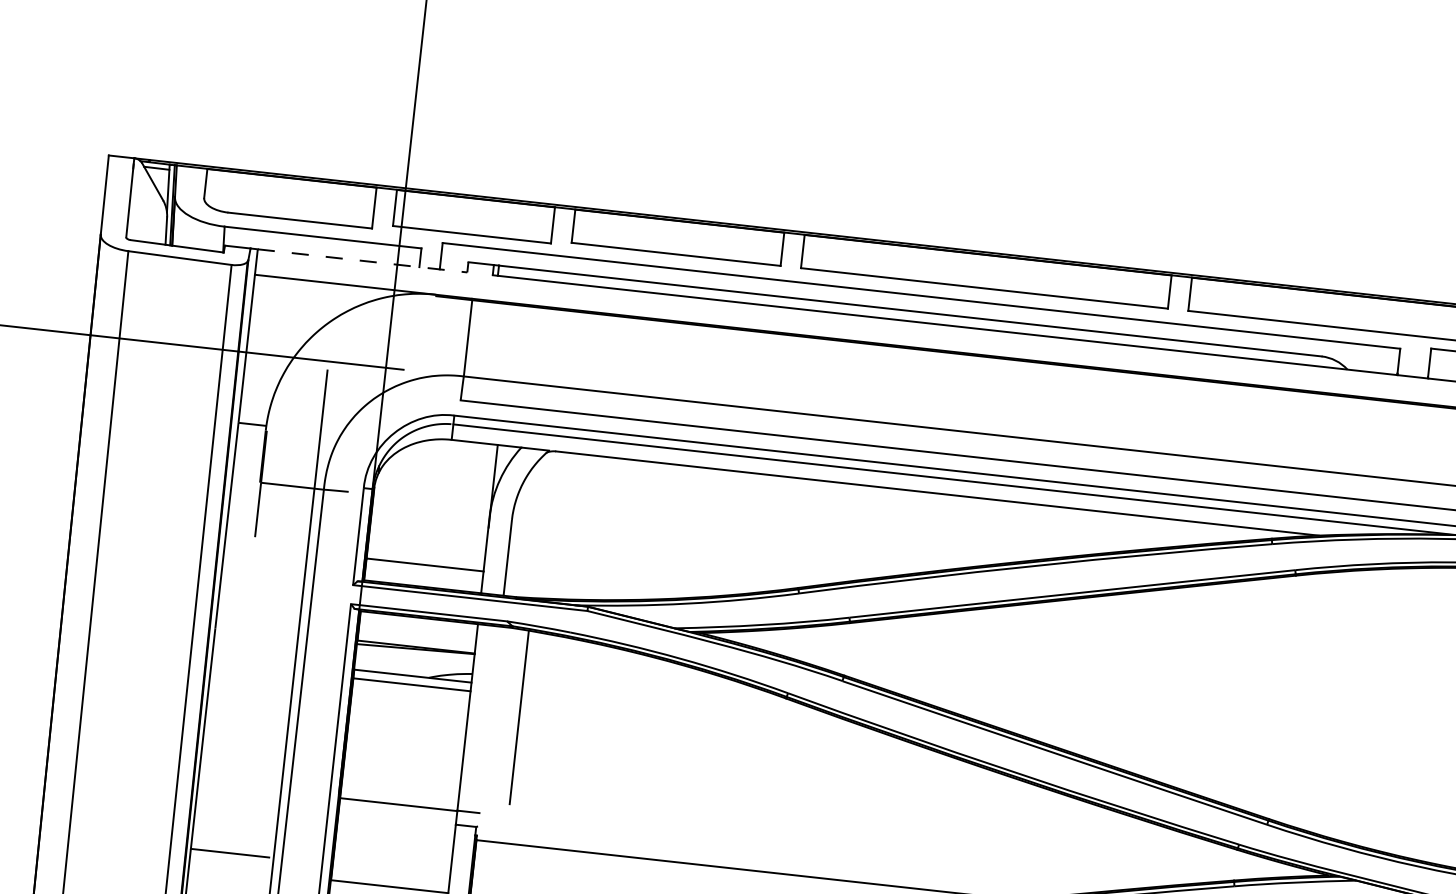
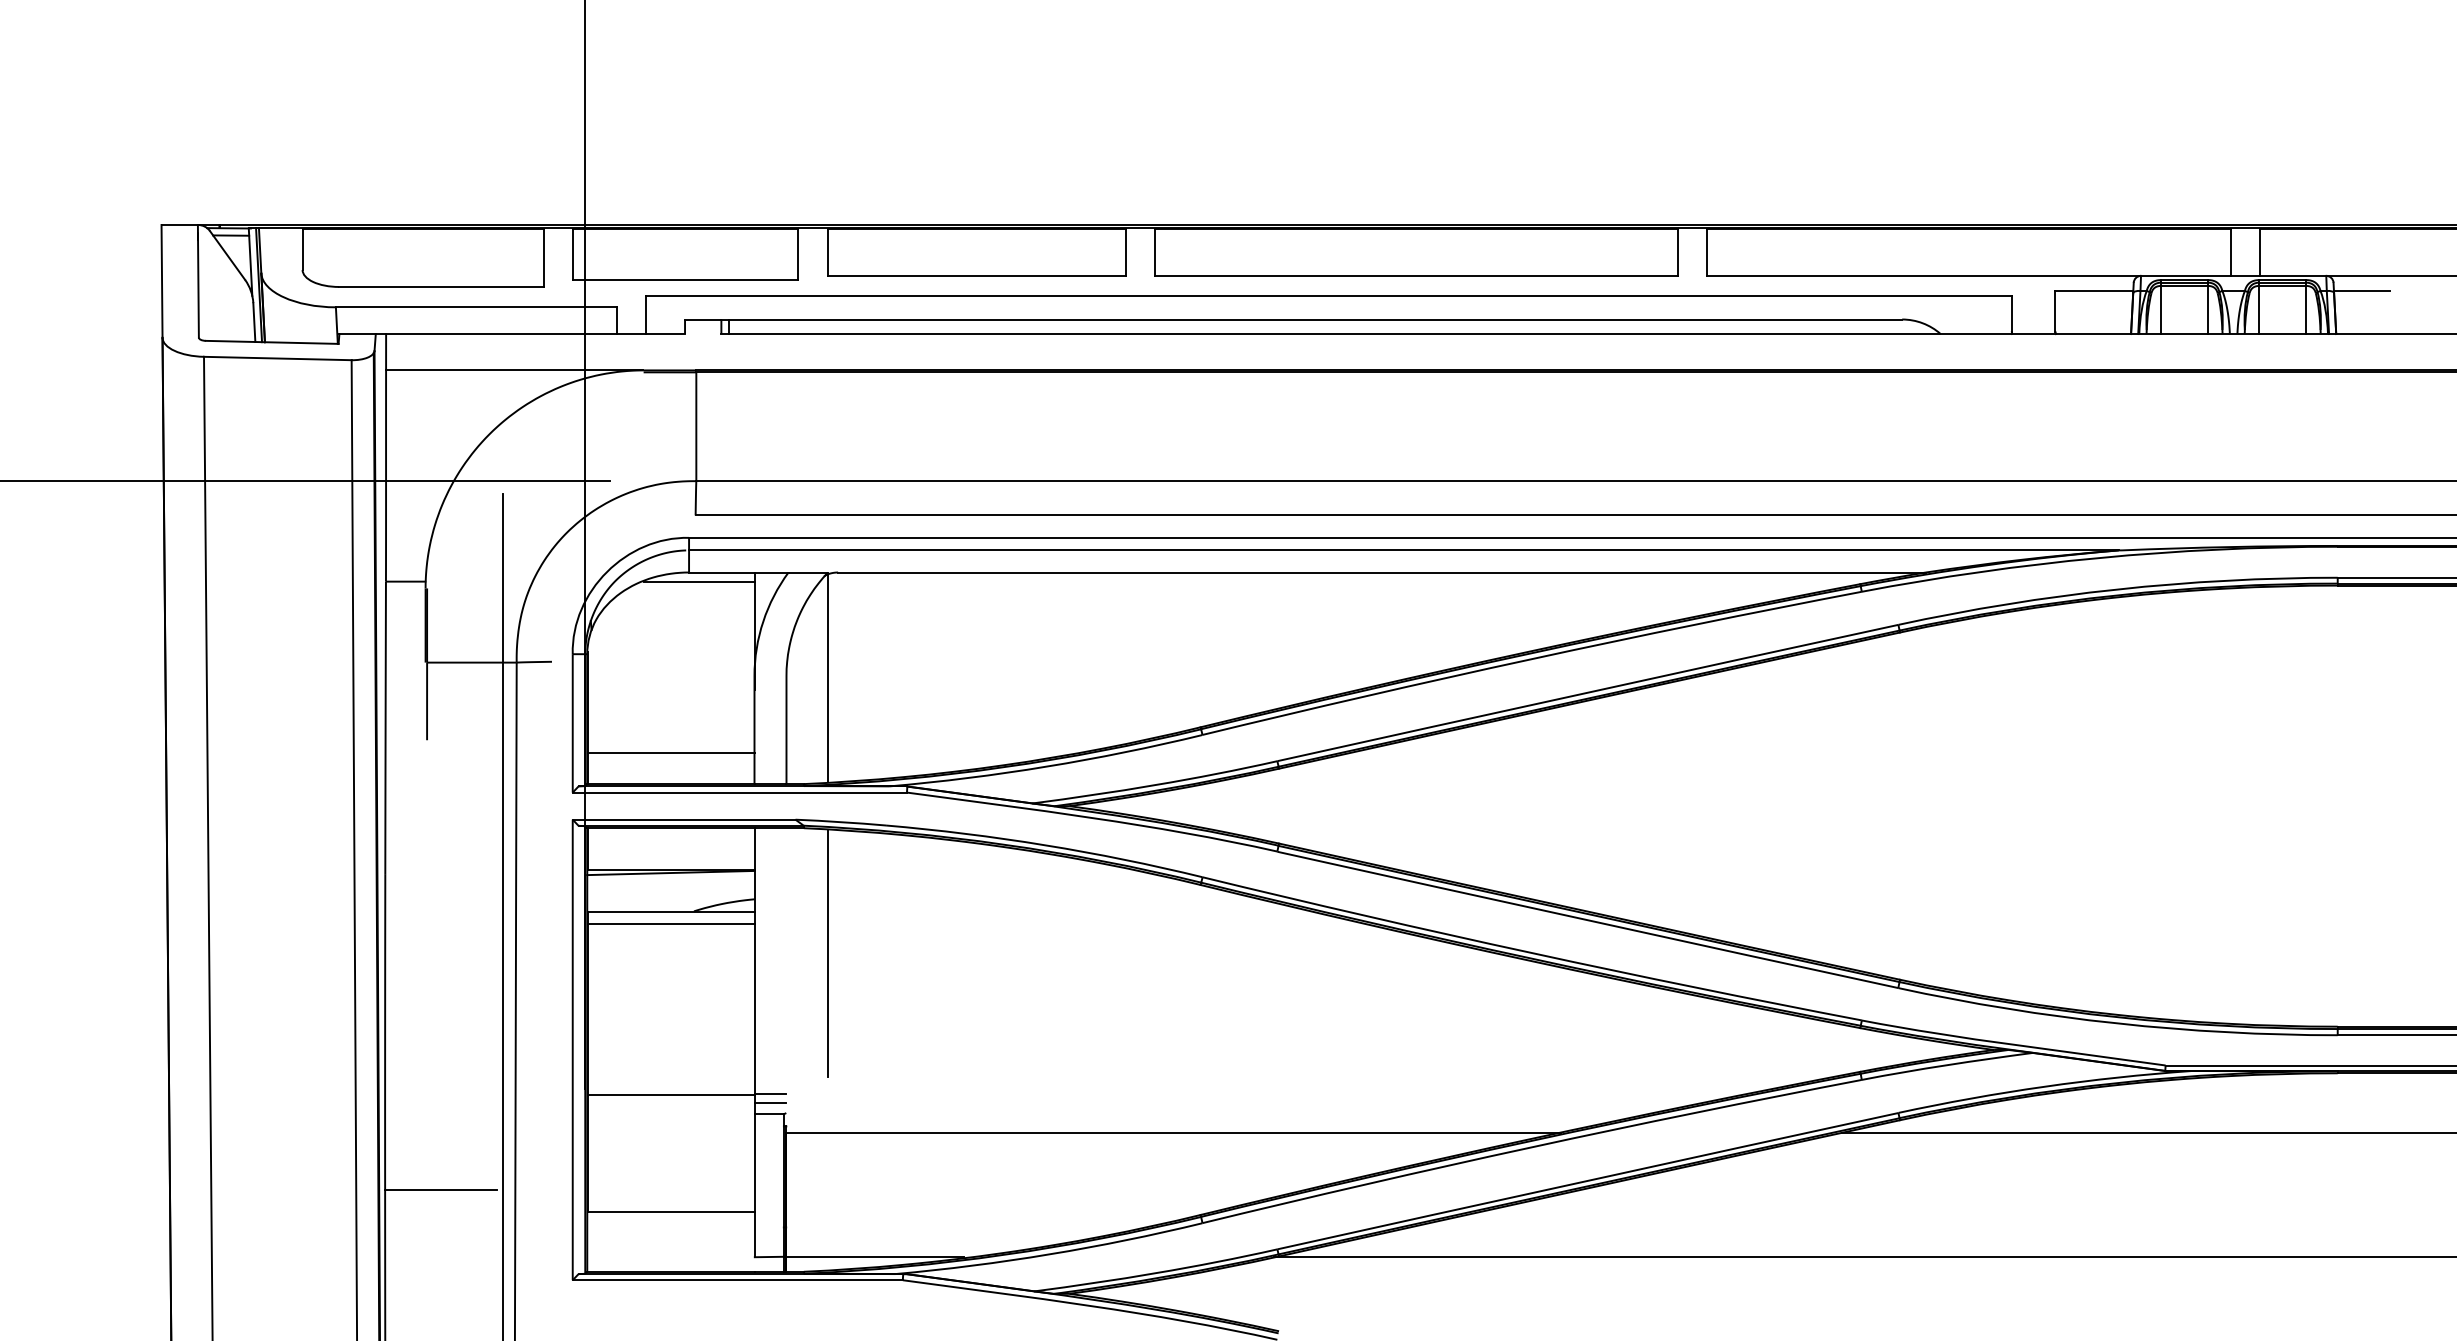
line: (363, 261) -> (536, 334), dashed -> solid
line: (457, 447) -> (698, 582), added
line: (540, 524) -> (827, 678), added
line: (467, 817) -> (770, 1102), added

